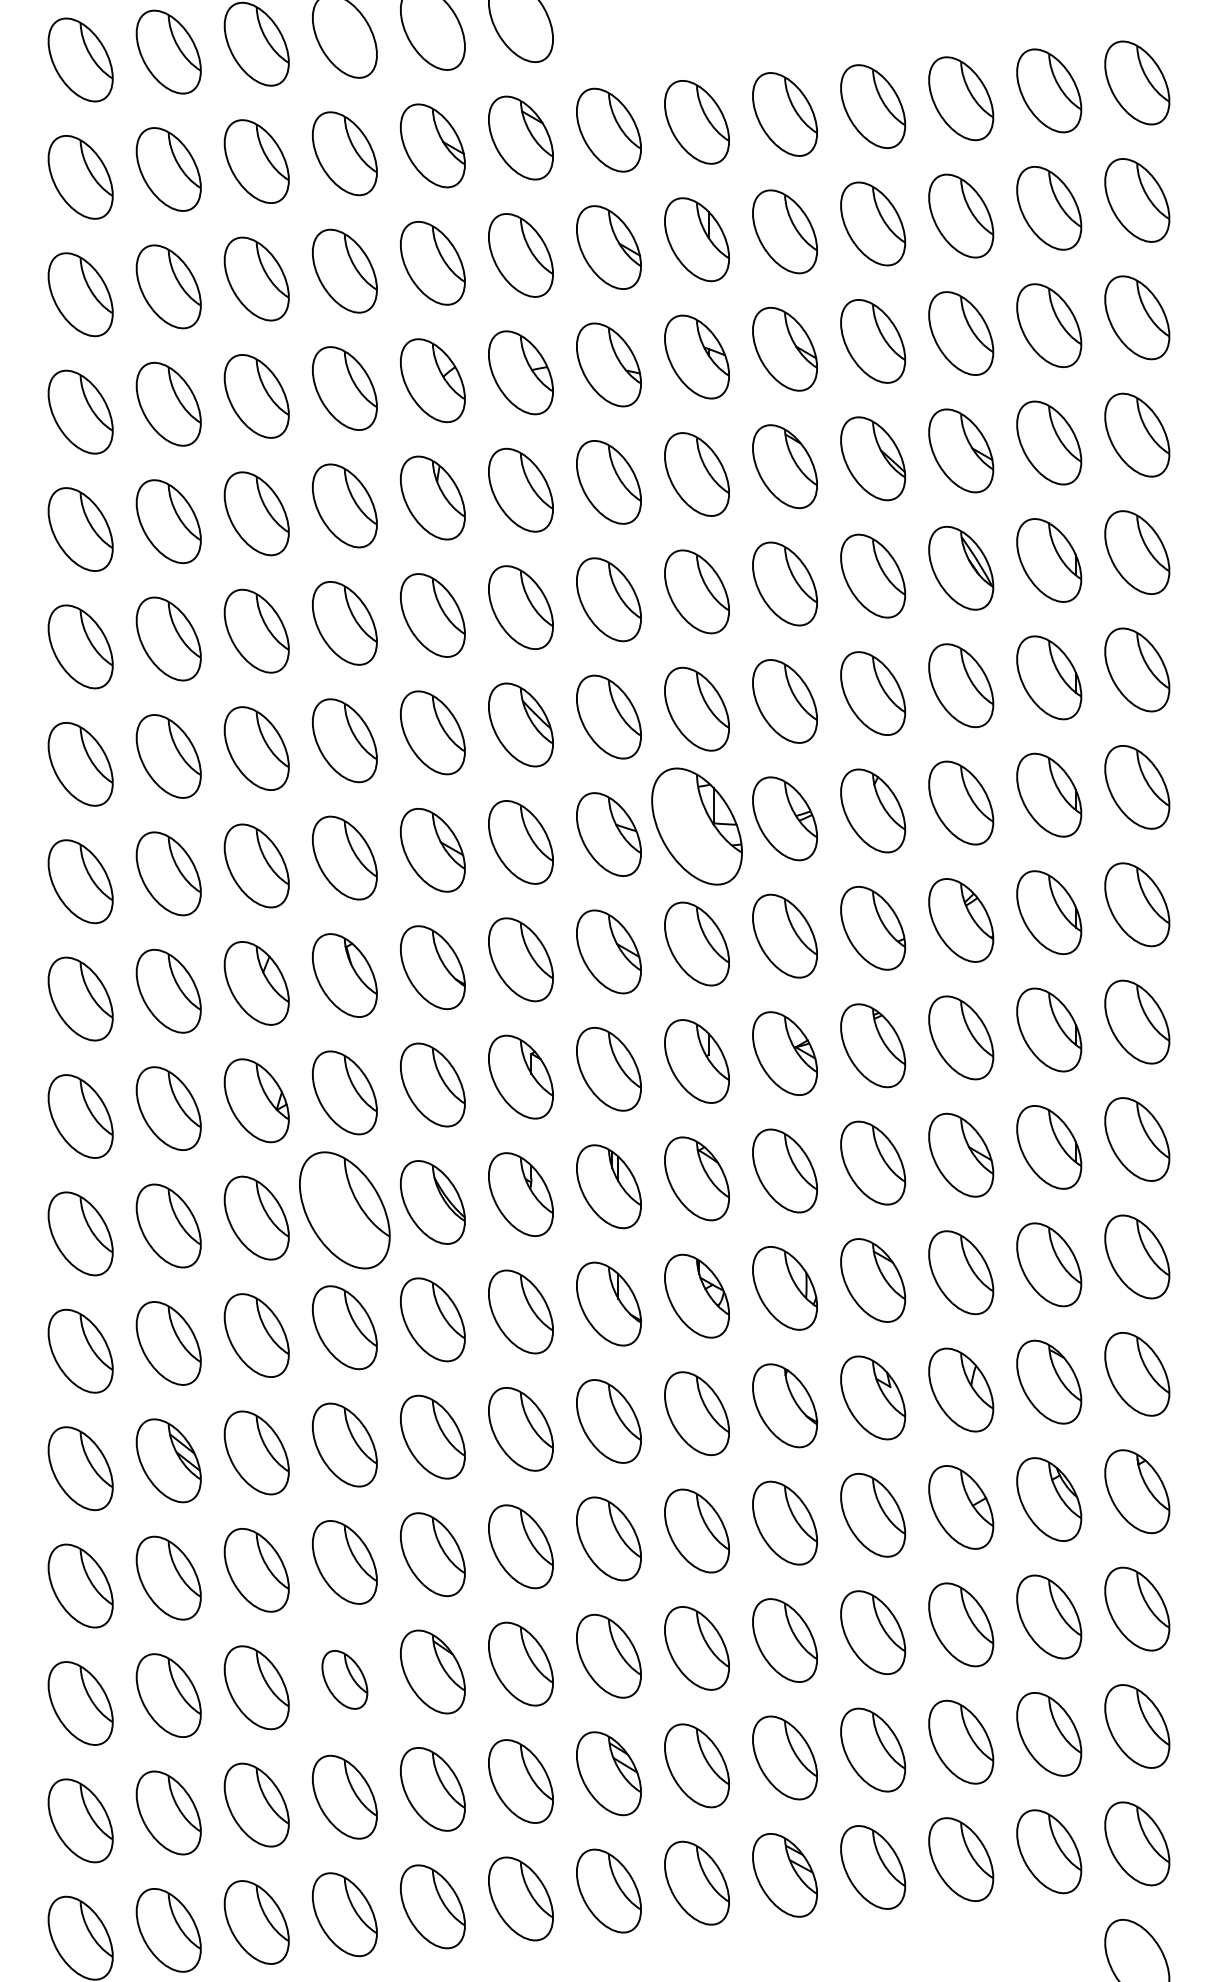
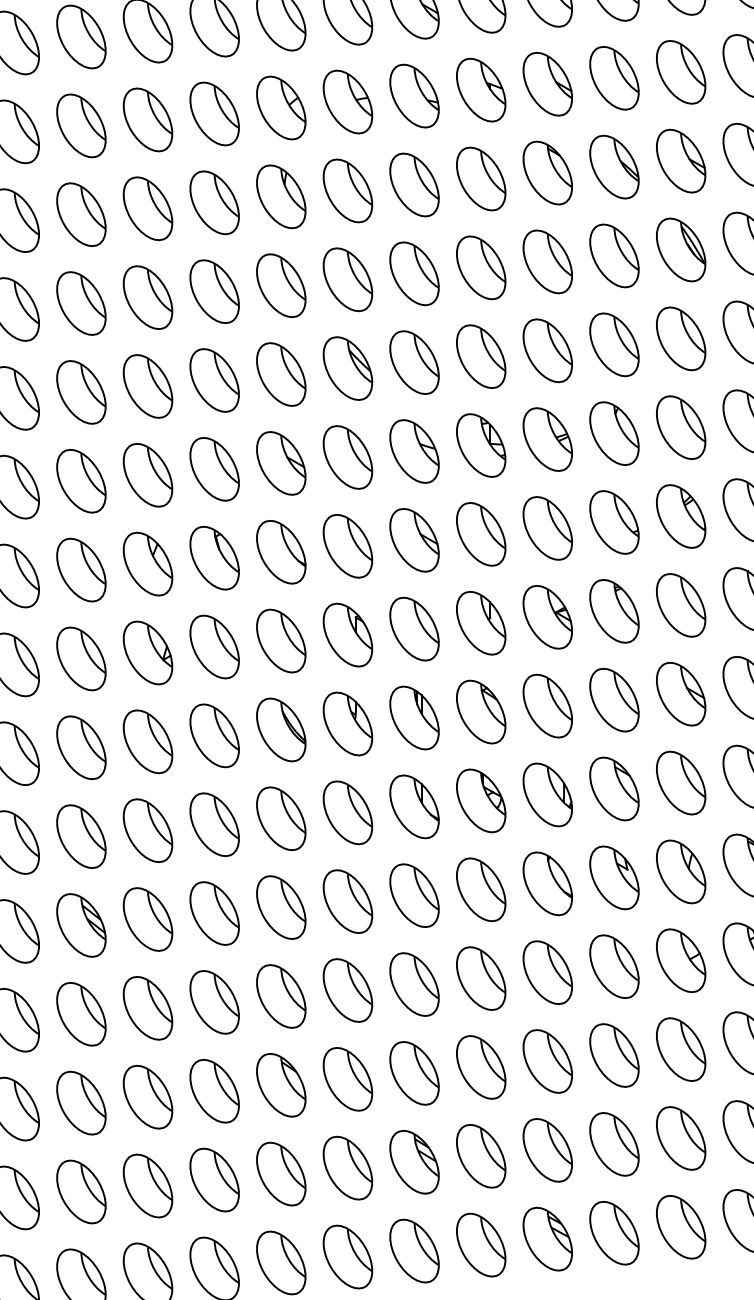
part: (696, 826) -> (480, 445), size x0.71
part: (344, 1209) -> (214, 735), size x0.71
part: (344, 1679) -> (214, 1090), size x1.43

